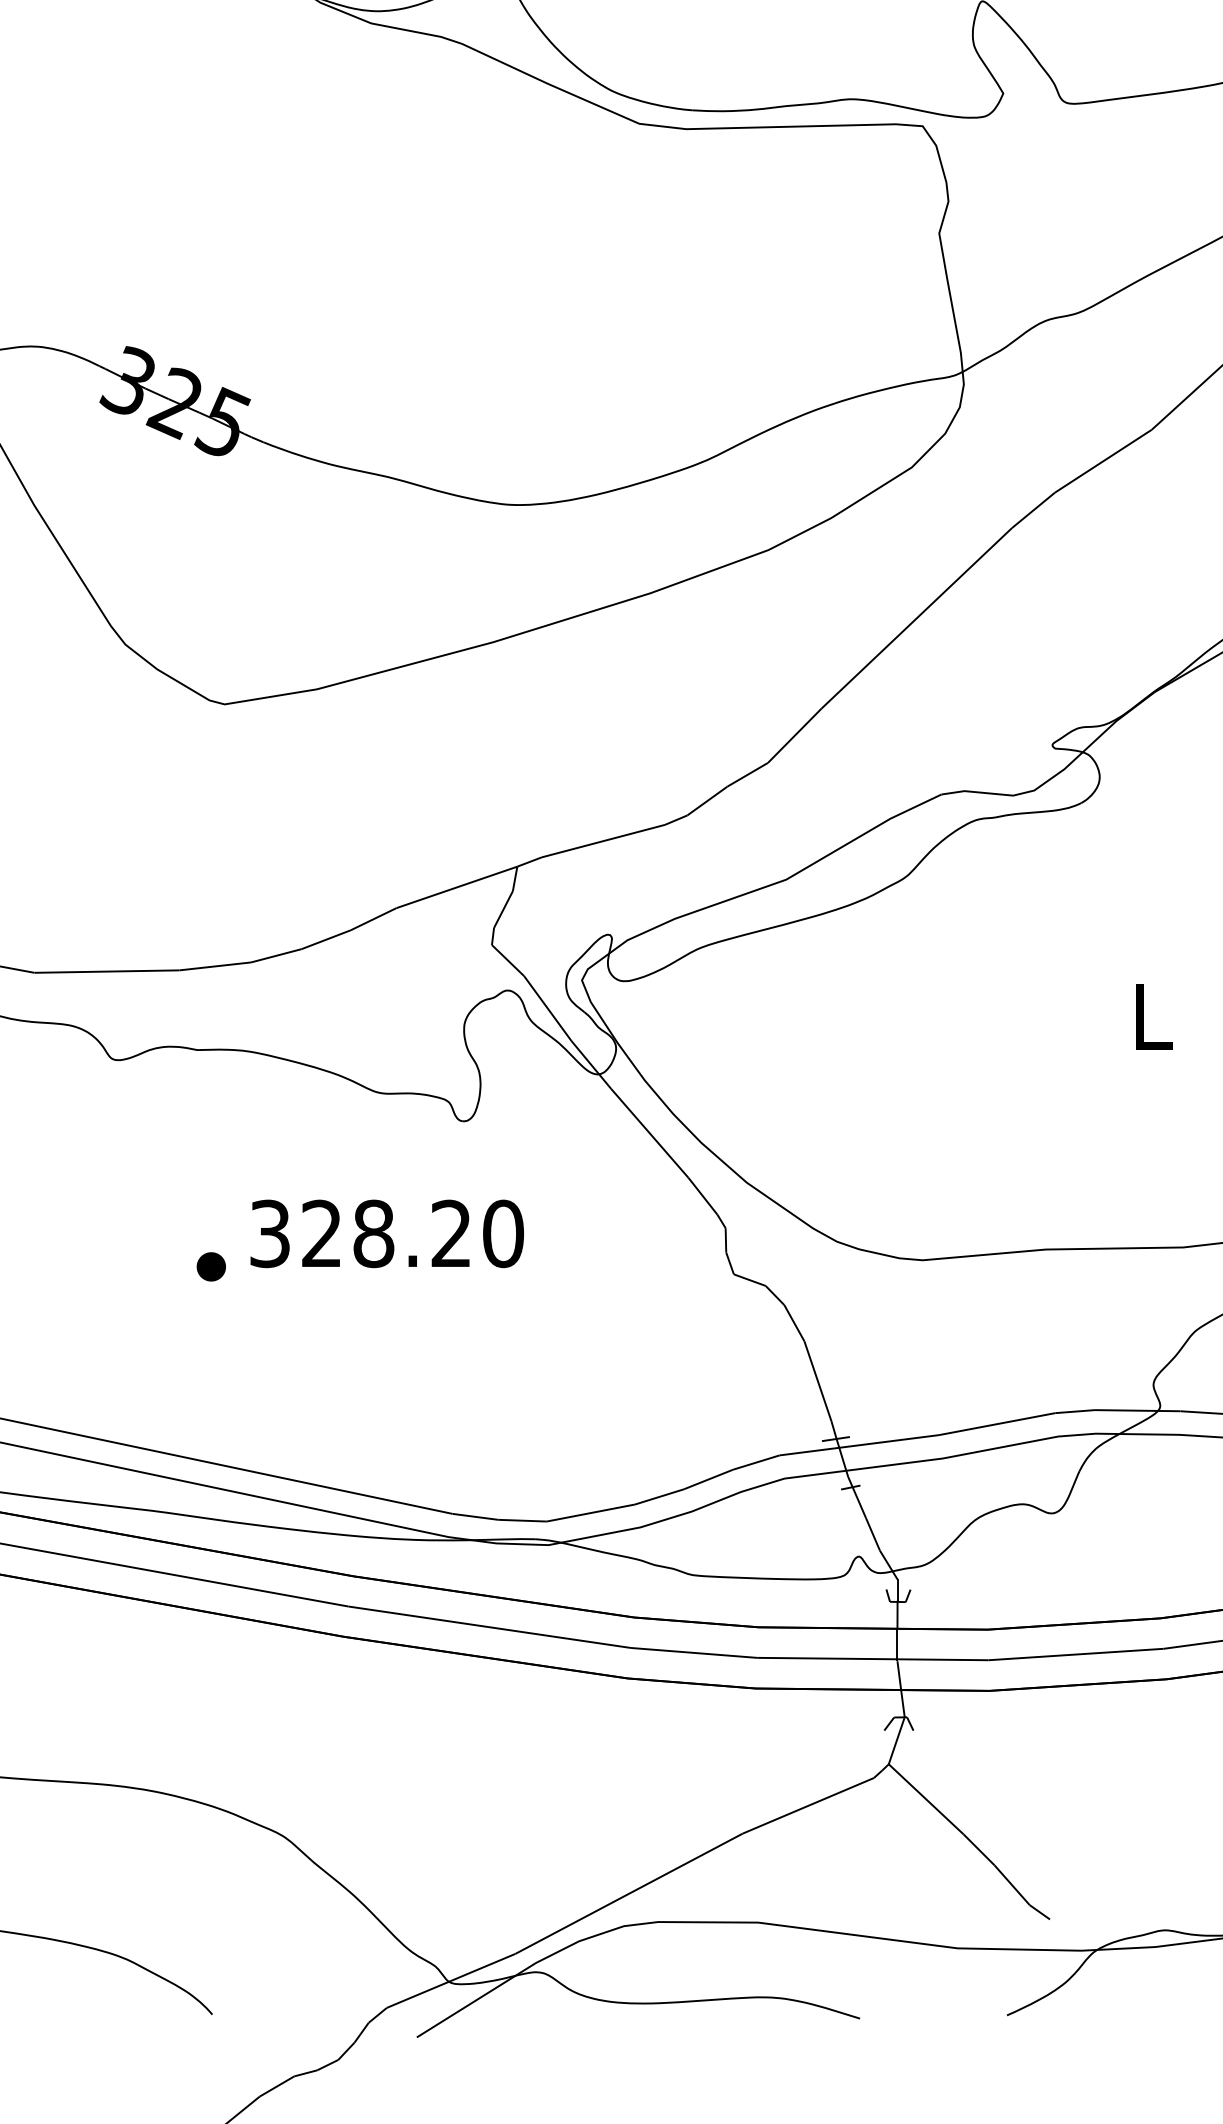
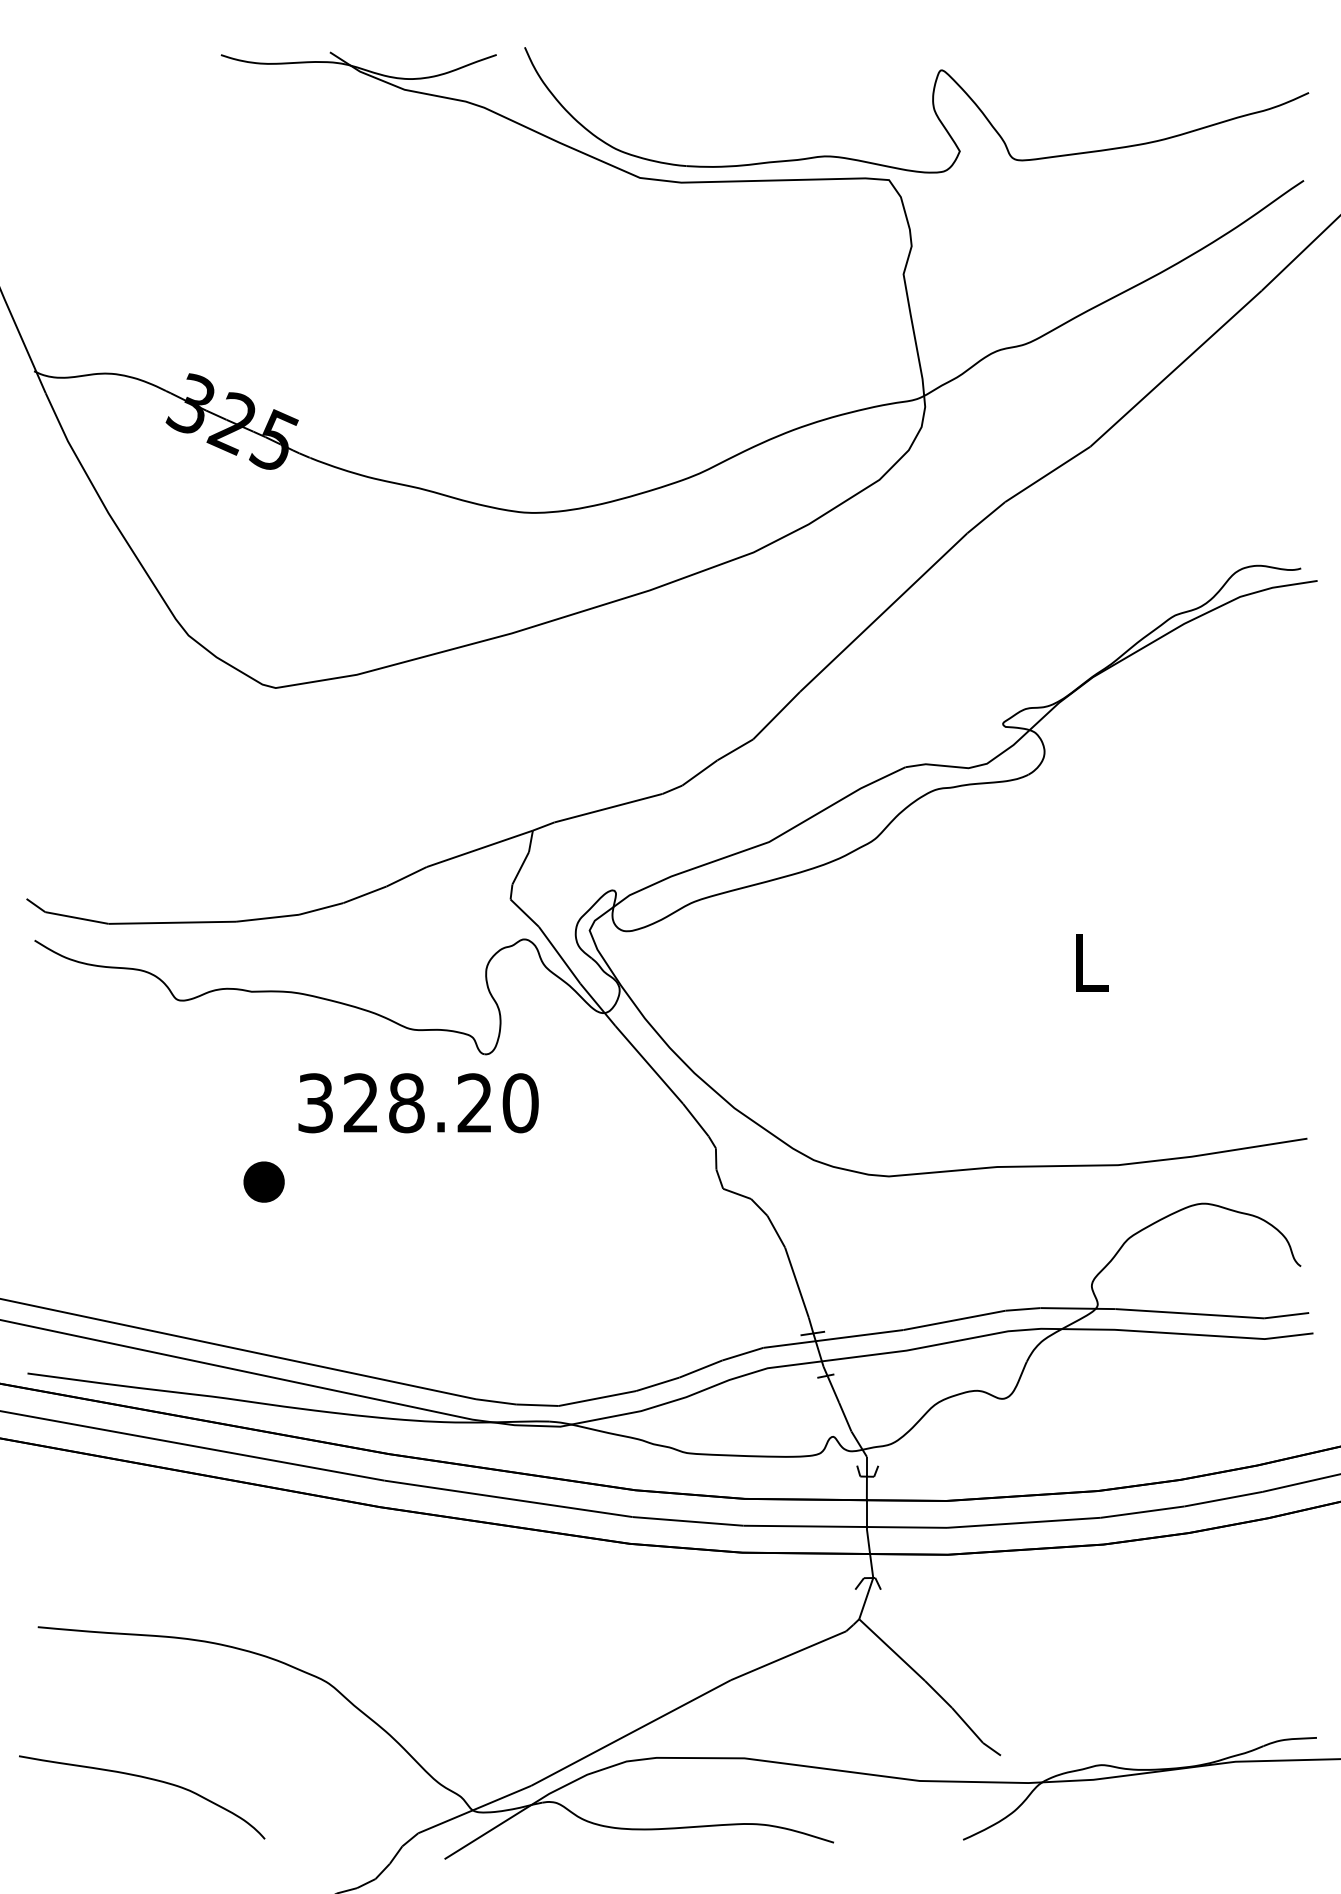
text: (387, 1234) -> (418, 1103), moved
part: (210, 1267) -> (263, 1182), size x1.6

